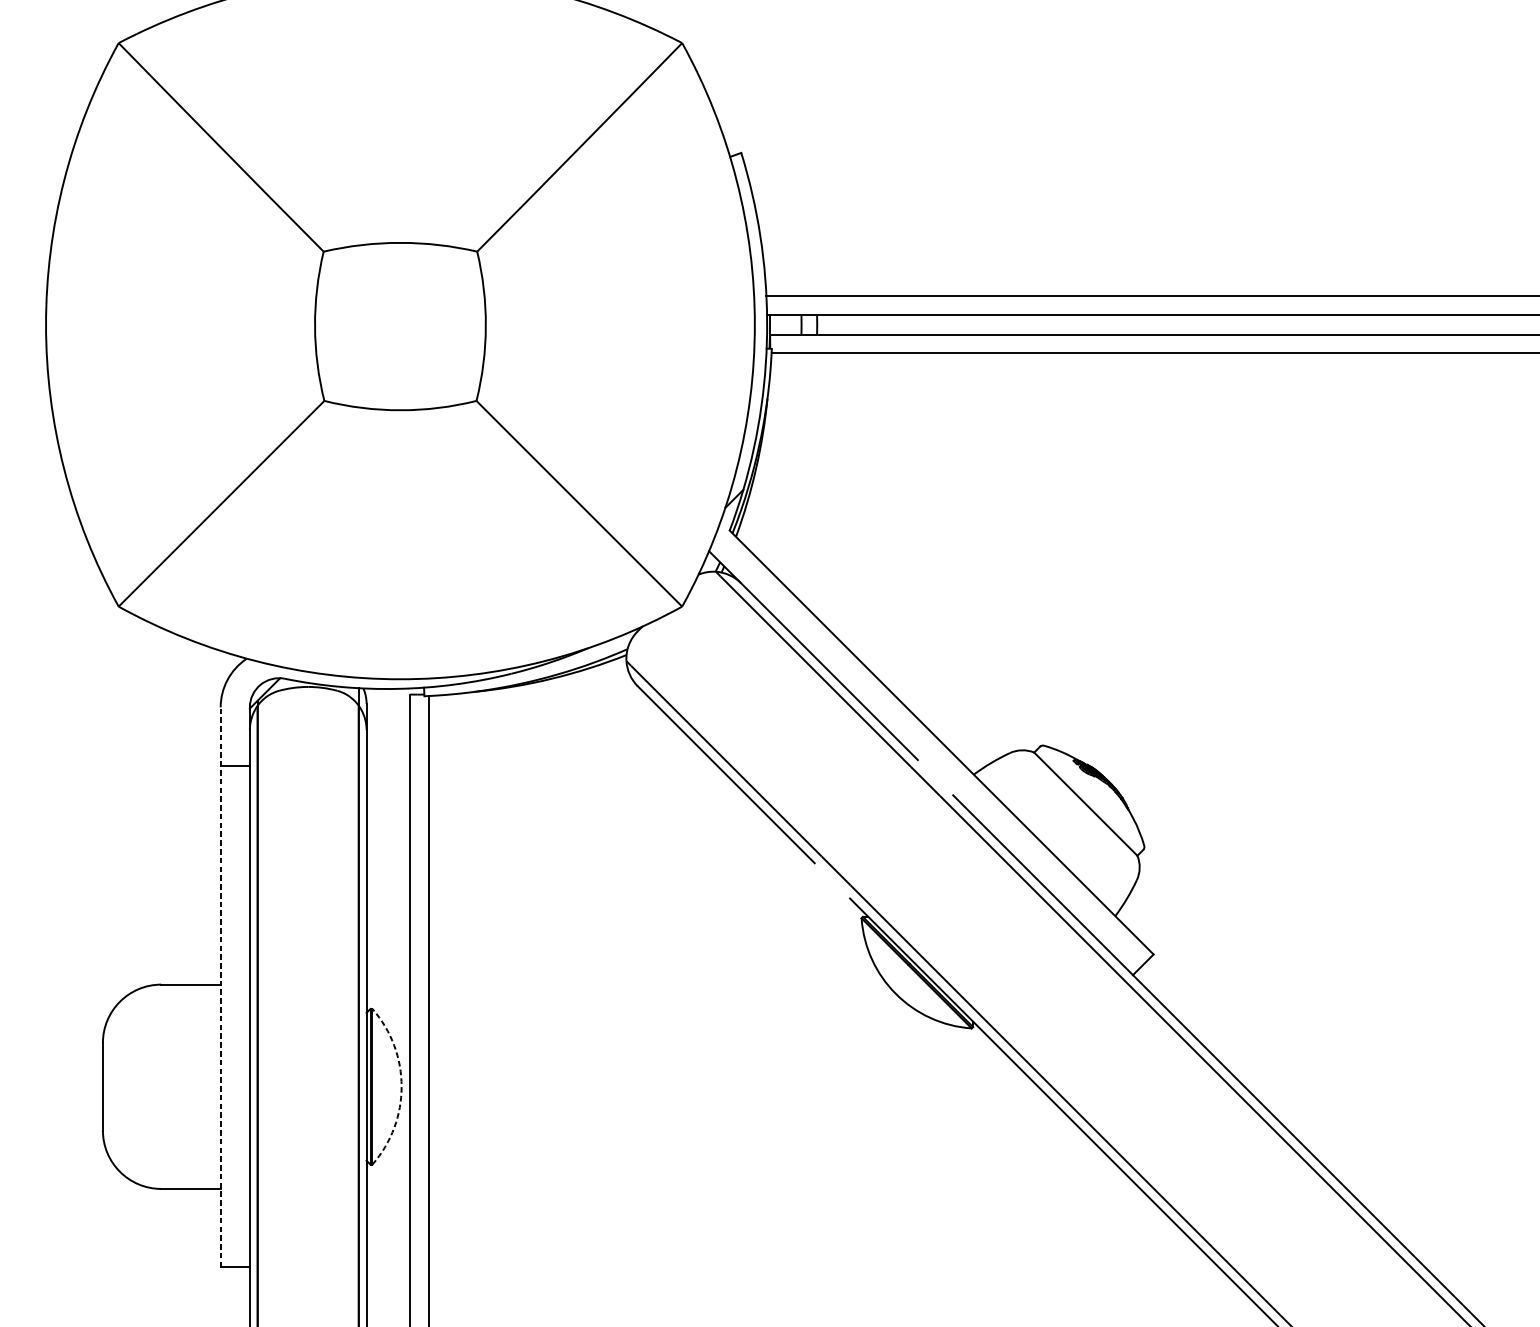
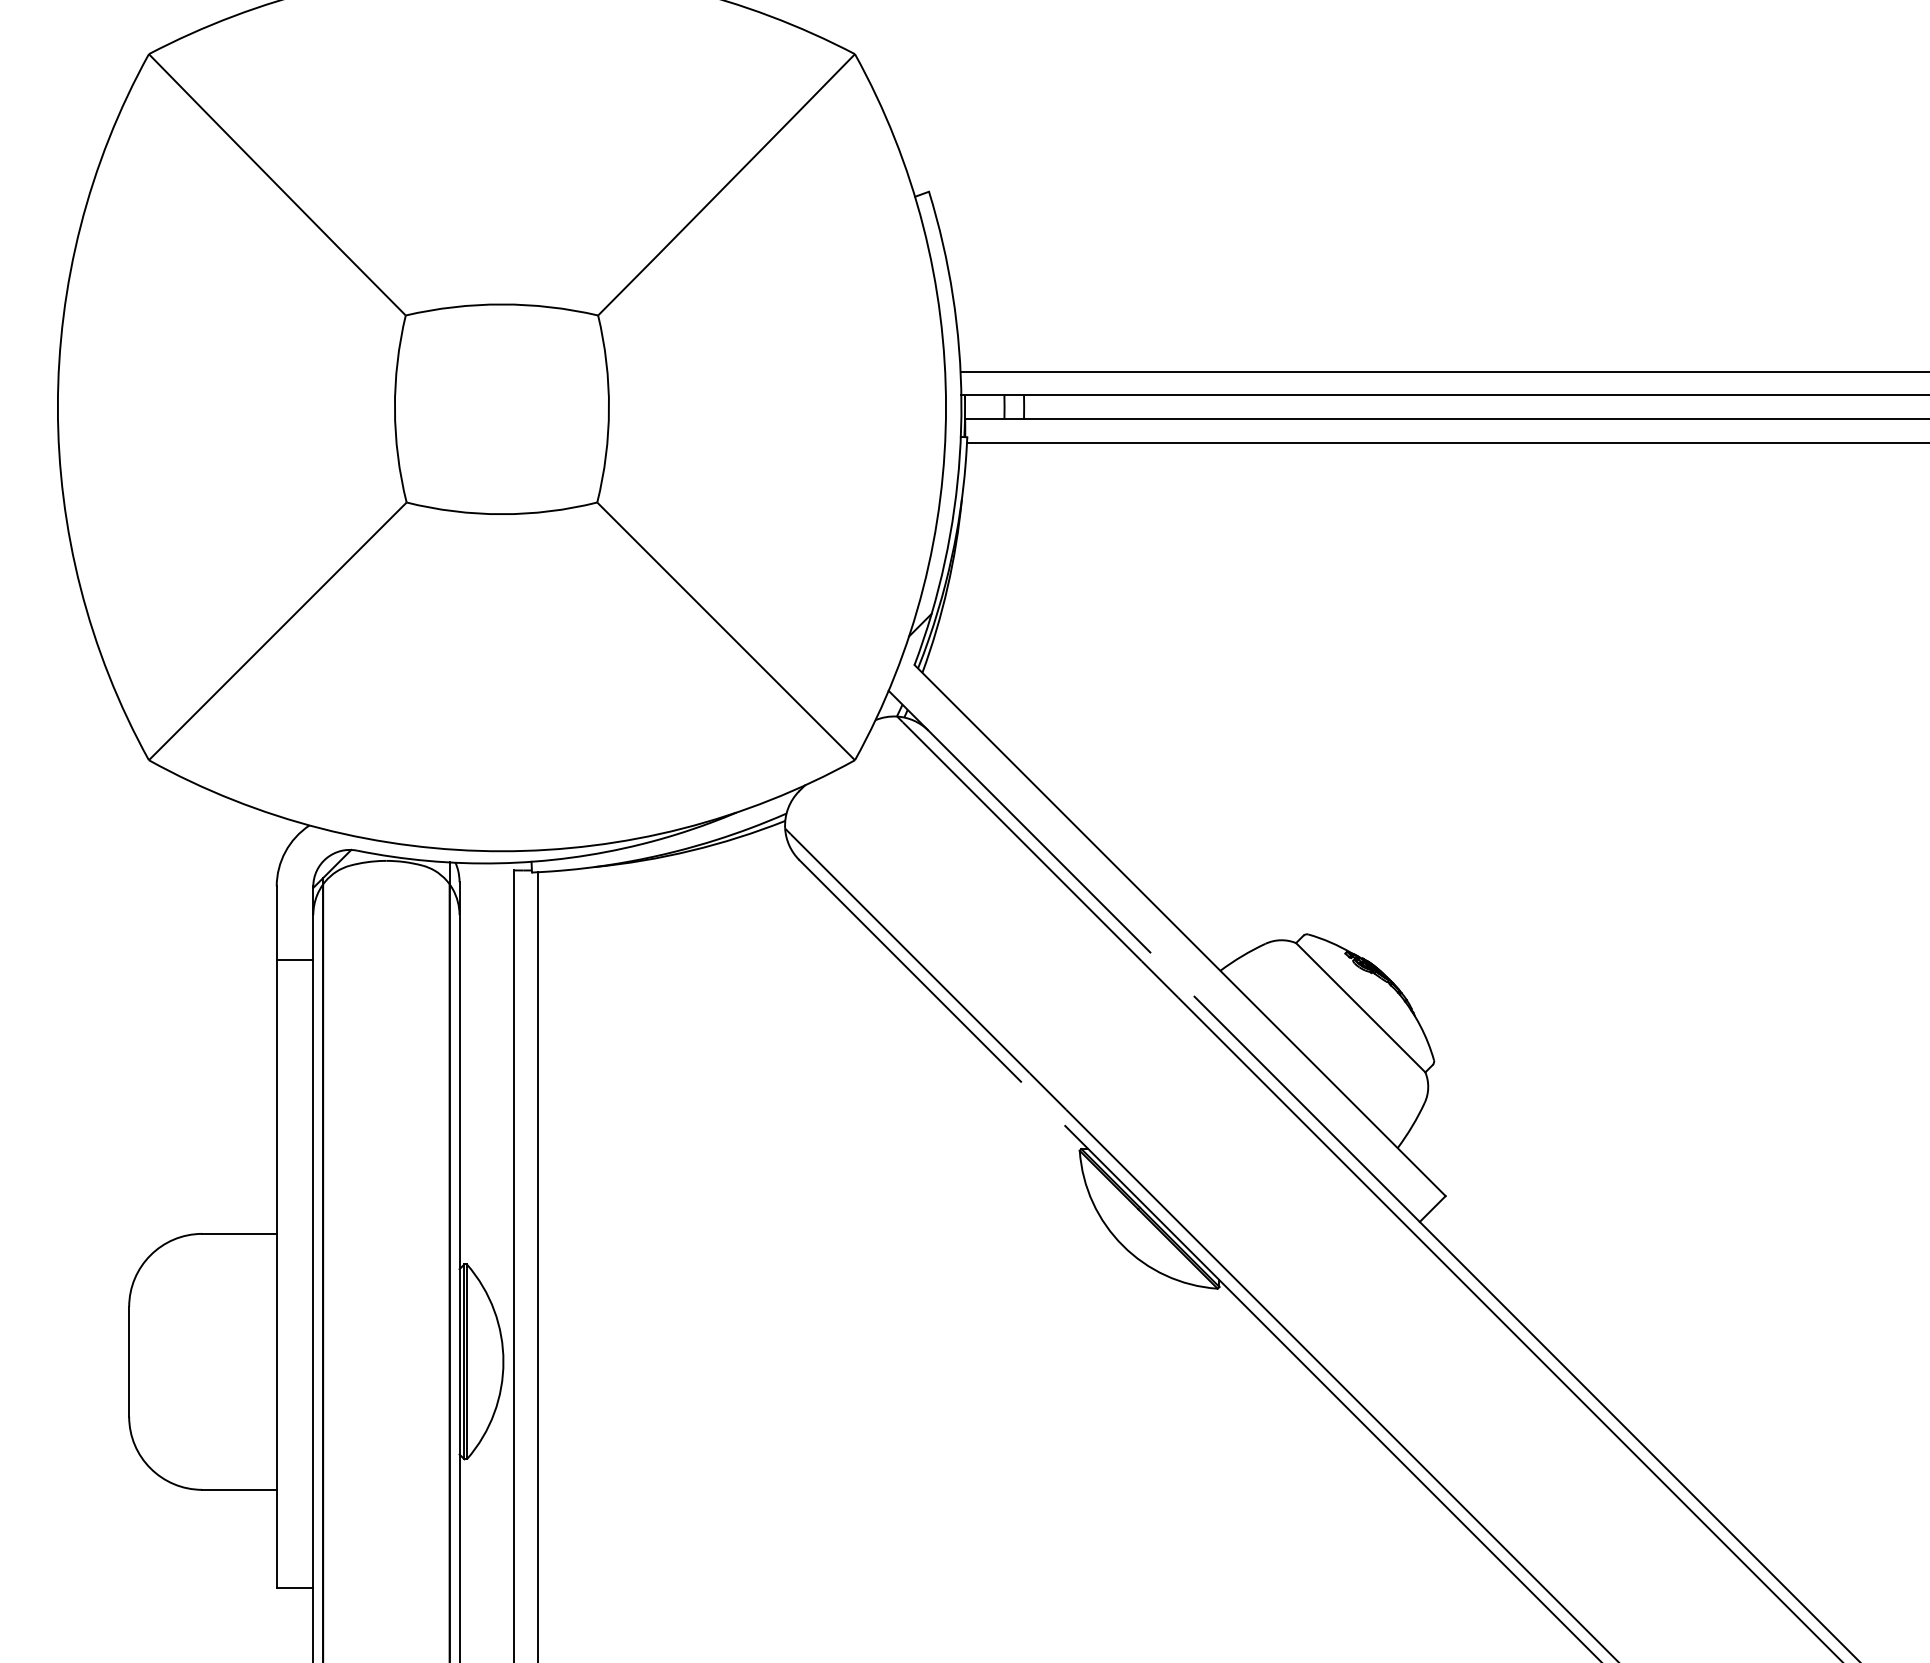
line: (220, 987) -> (276, 1237), dashed -> solid
arc: (401, 1086) -> (503, 1361), dashed -> solid

